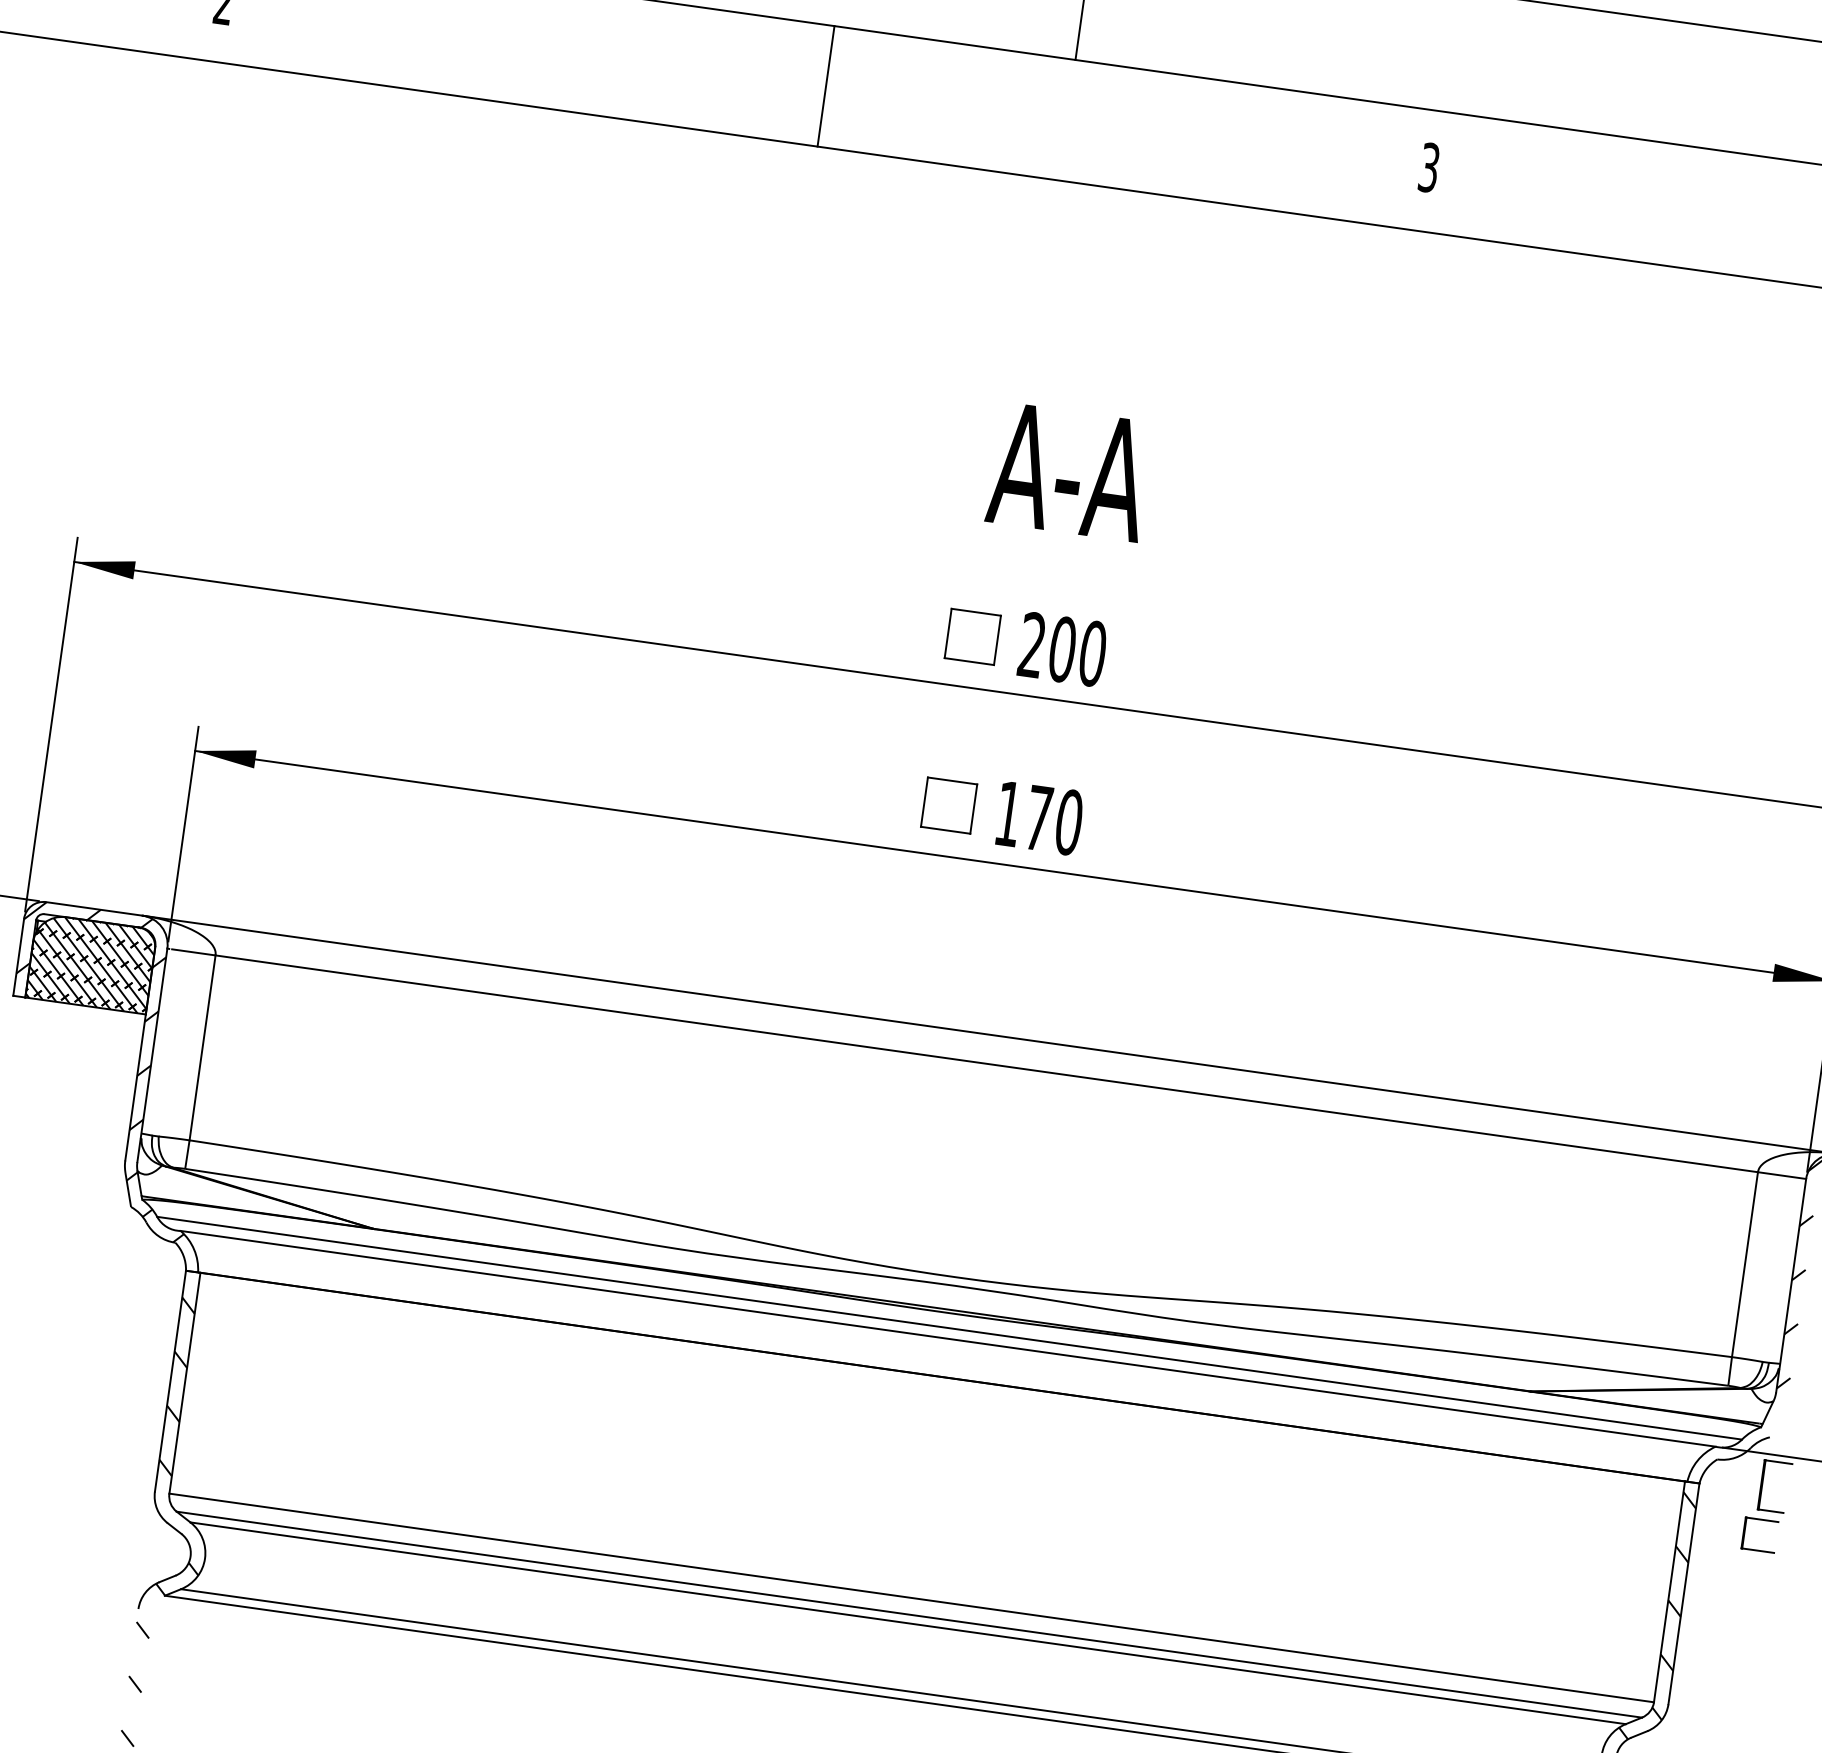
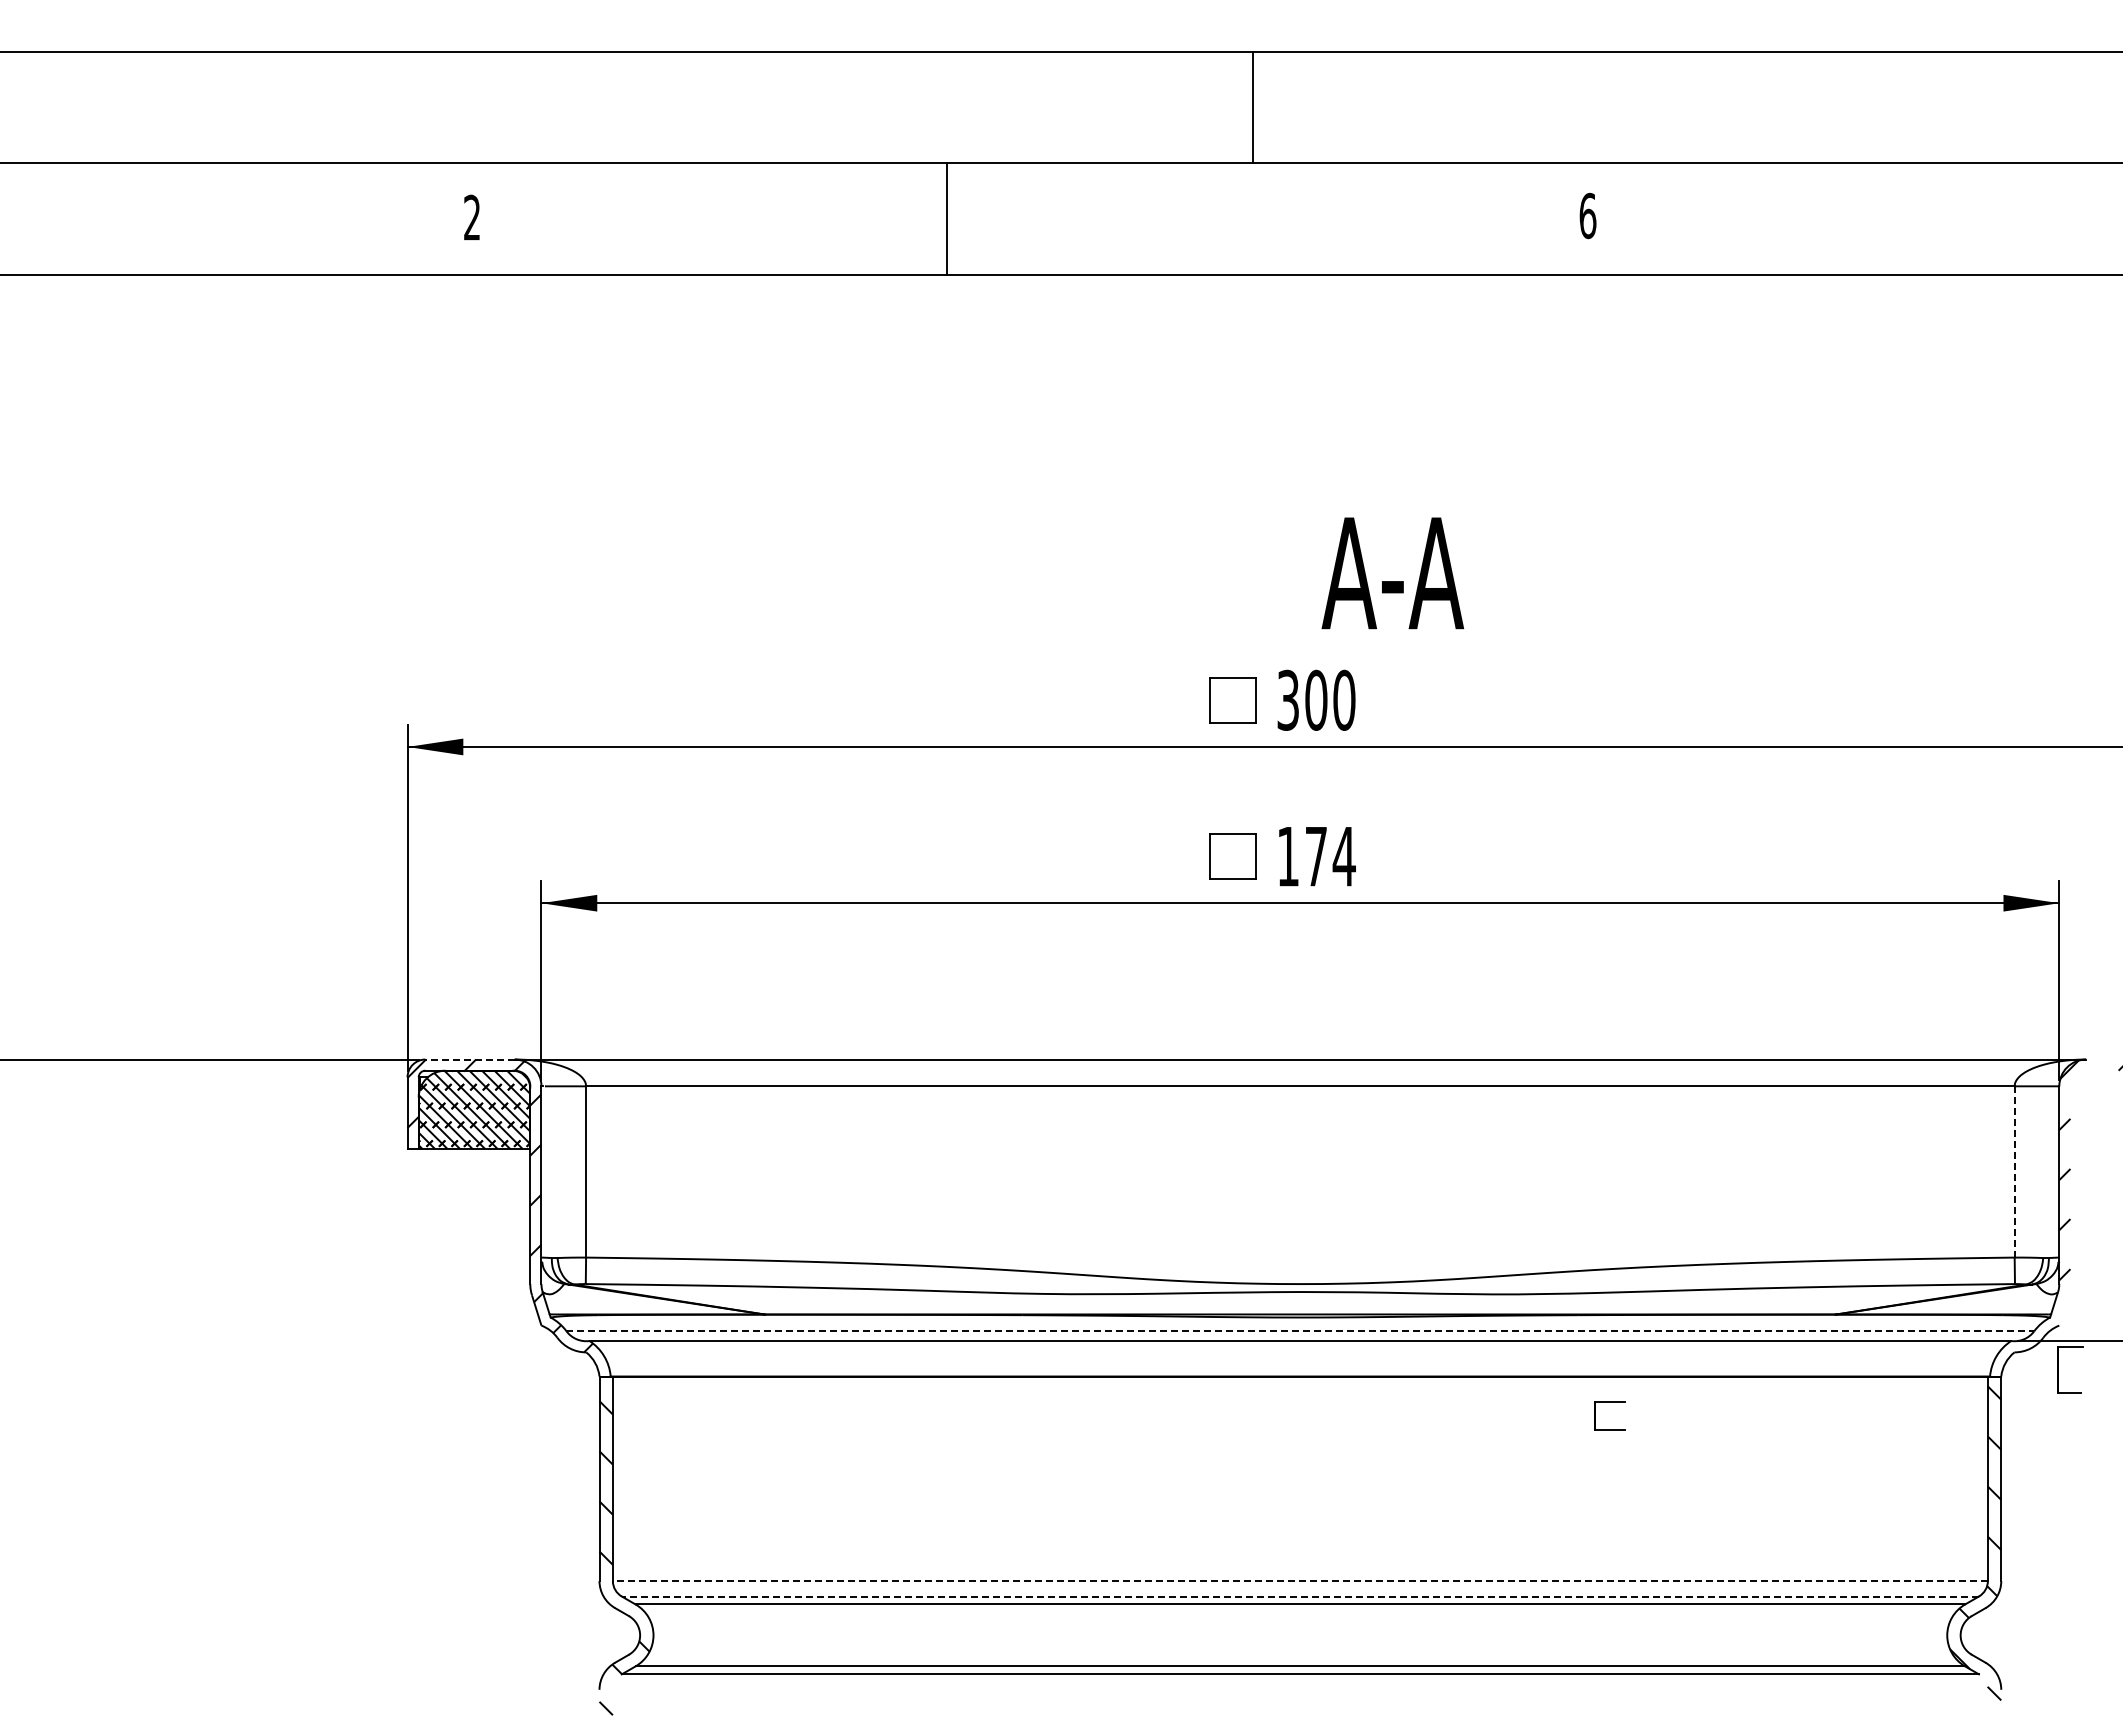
line: (825, 85) -> (946, 218), moved
text: (1428, 167) -> (1587, 215), 3 -> 6
text: (1068, 472) -> (1392, 573), moved
text: (1031, 645) -> (1287, 700), 200 -> 300
text: (1068, 822) -> (1343, 856), 170 -> 174
line: (94, 908) -> (470, 1059), solid -> dashed
line: (1744, 1264) -> (2014, 1171), solid -> dashed
line: (949, 1328) -> (1300, 1331), solid -> dashed
part: (1761, 1520) -> (1609, 1402), moved
line: (910, 1598) -> (1299, 1581), solid -> dashed
line: (909, 1614) -> (1300, 1596), solid -> dashed

